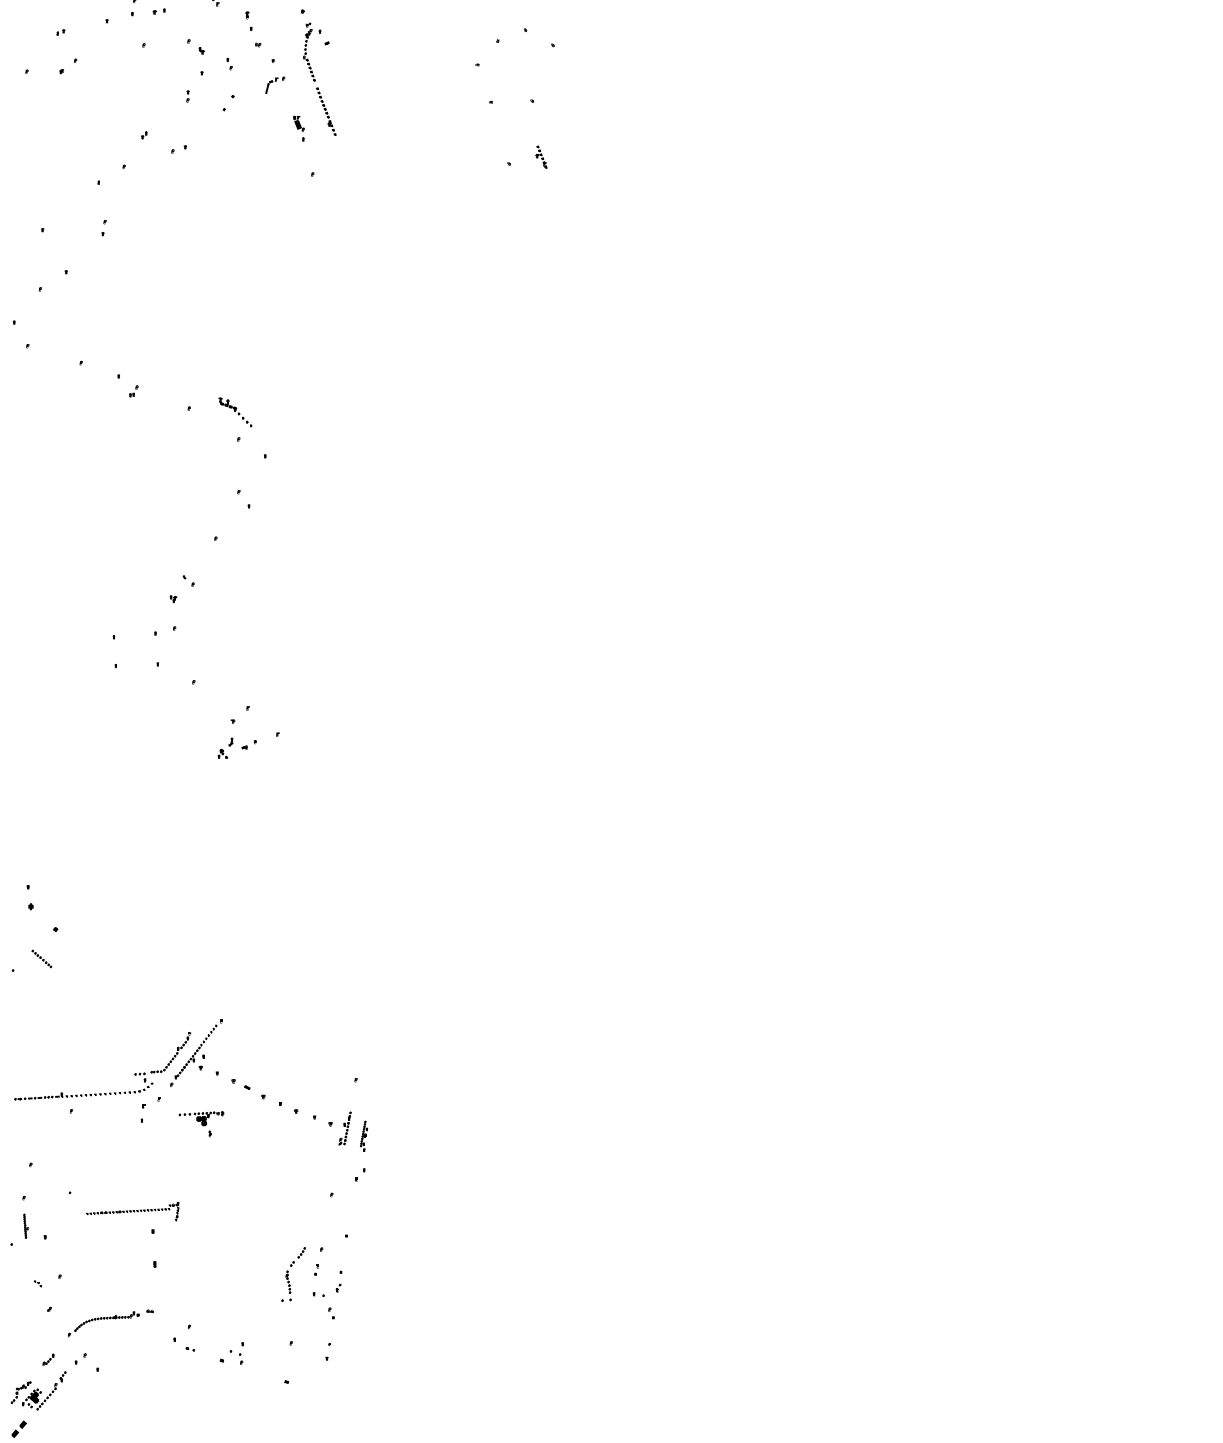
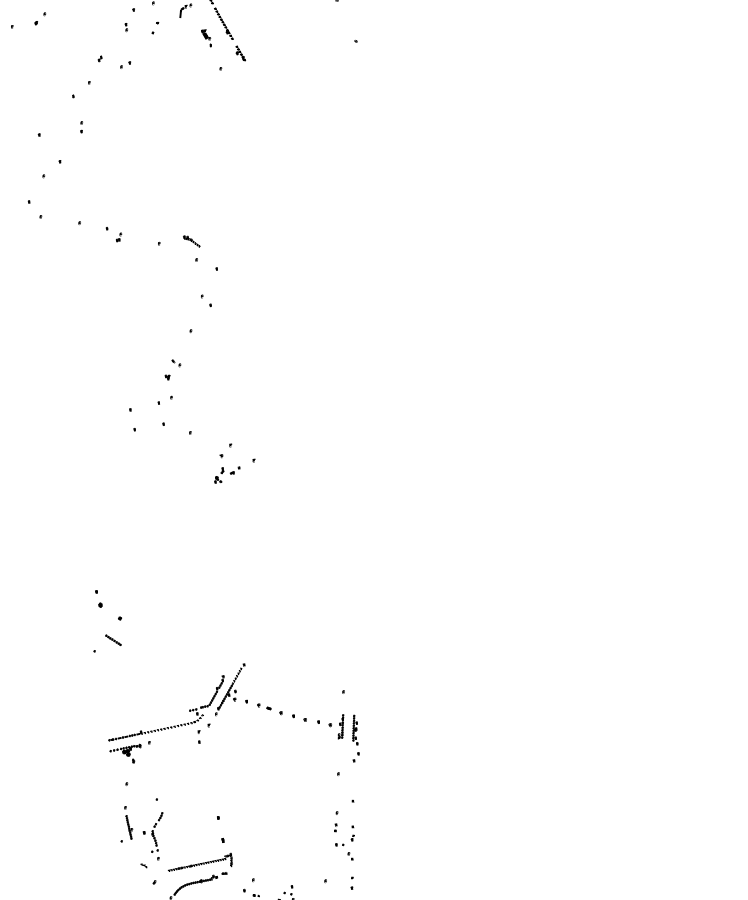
part: (541, 156) -> (240, 53), moved
part: (235, 411) -> (191, 240), size x0.62
part: (201, 1124) -> (126, 755), moved
part: (363, 1135) -> (354, 729), size x1.43
part: (132, 1211) -> (200, 864), moved
part: (25, 1225) -> (129, 826), size x1.43
part: (293, 1274) -> (157, 832), moved

